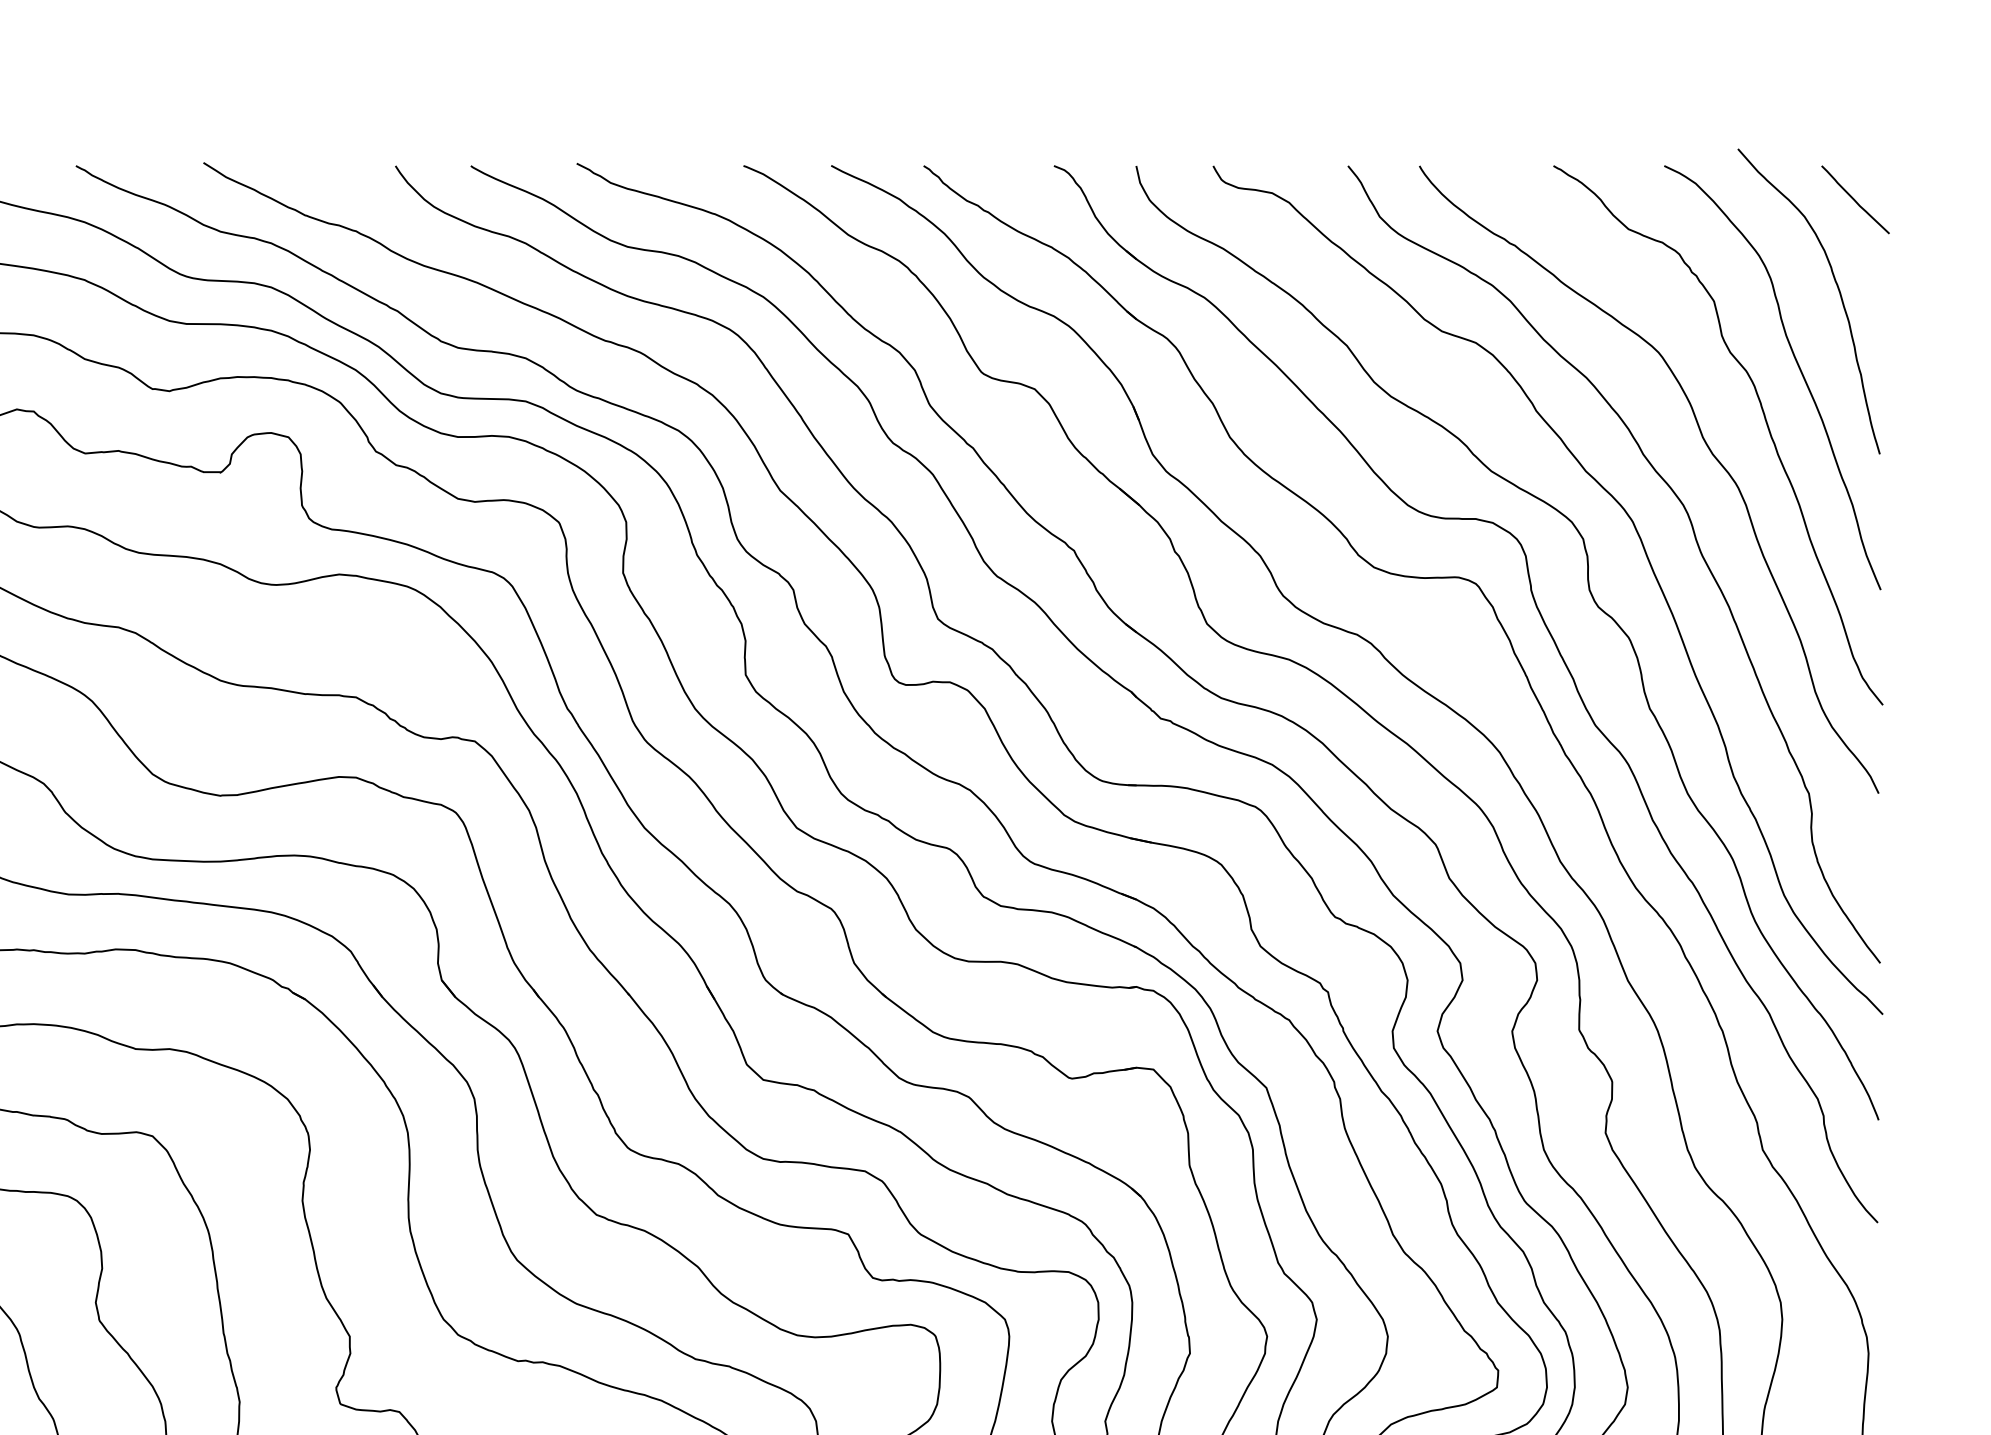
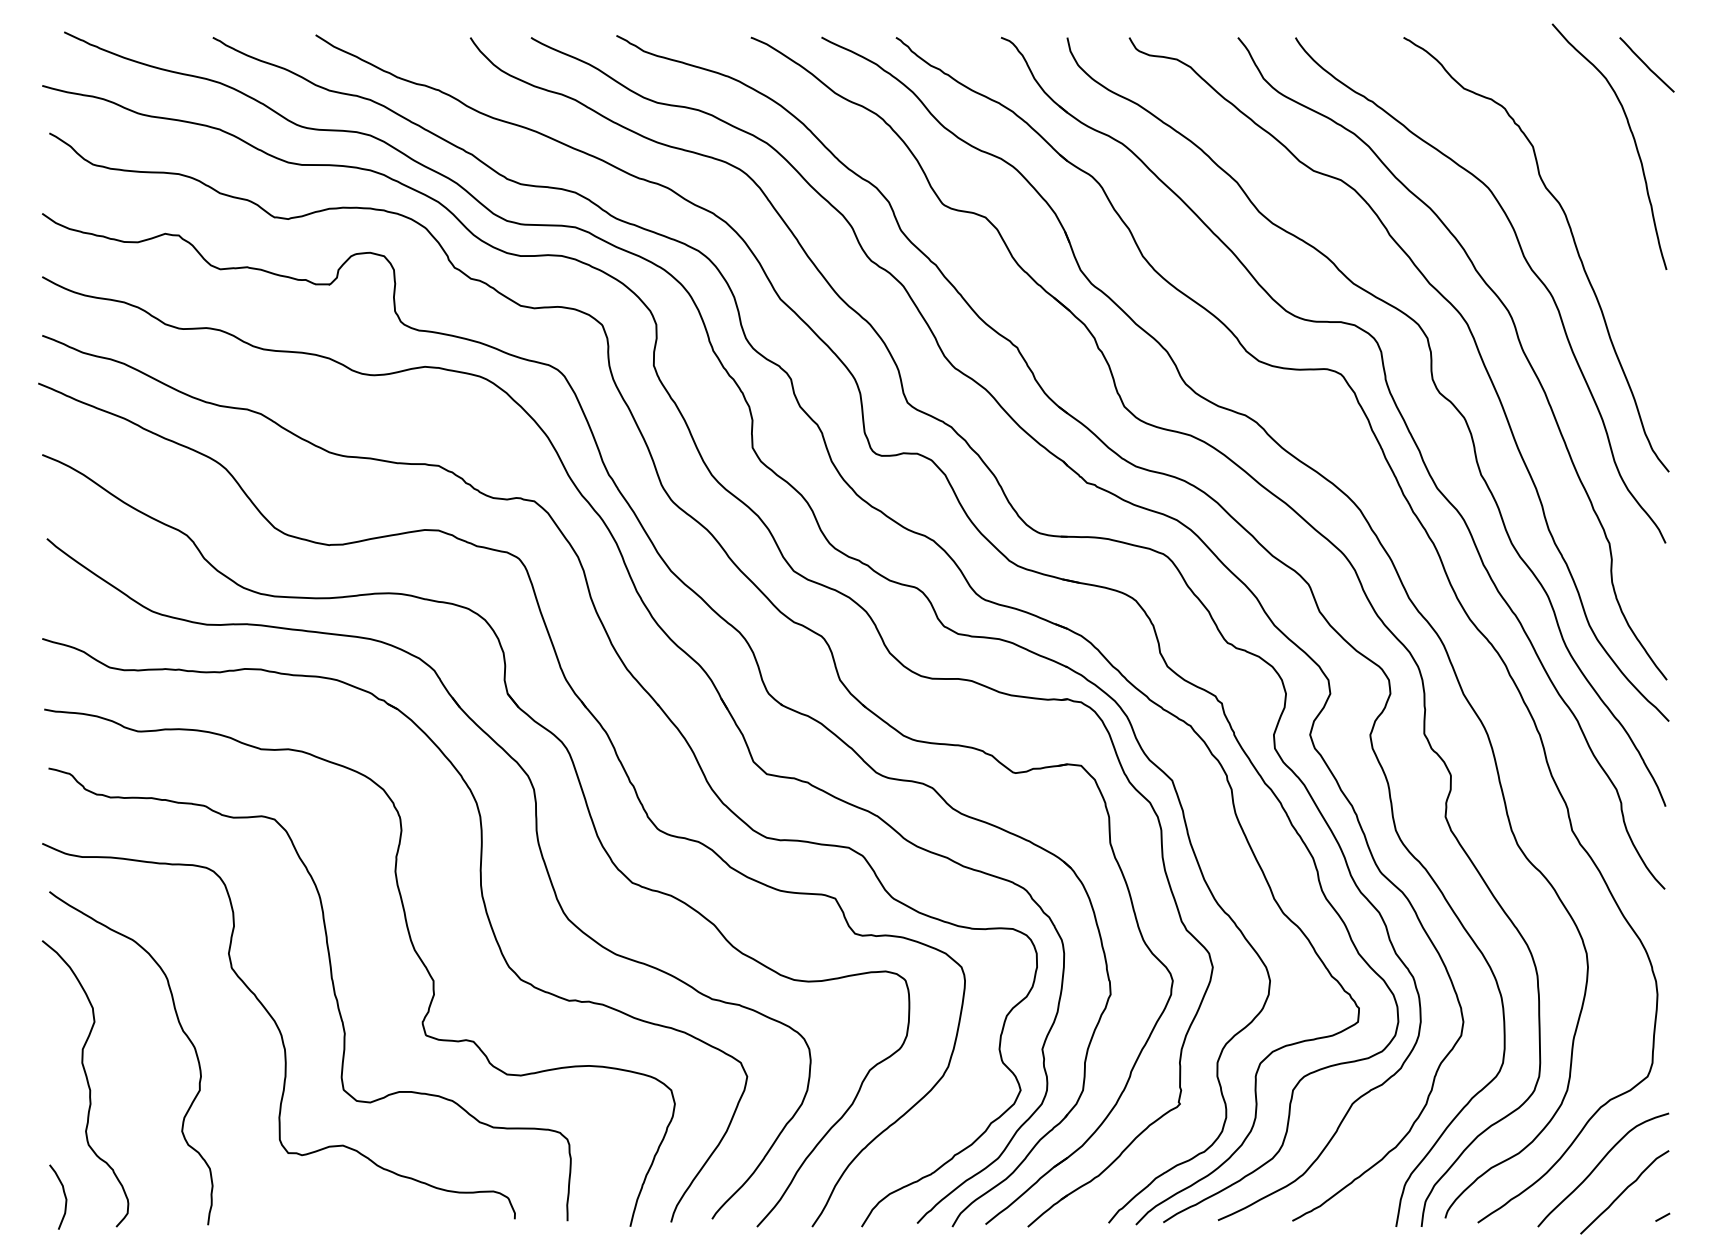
curve: (1799, 370) -> (1601, 202), removed

